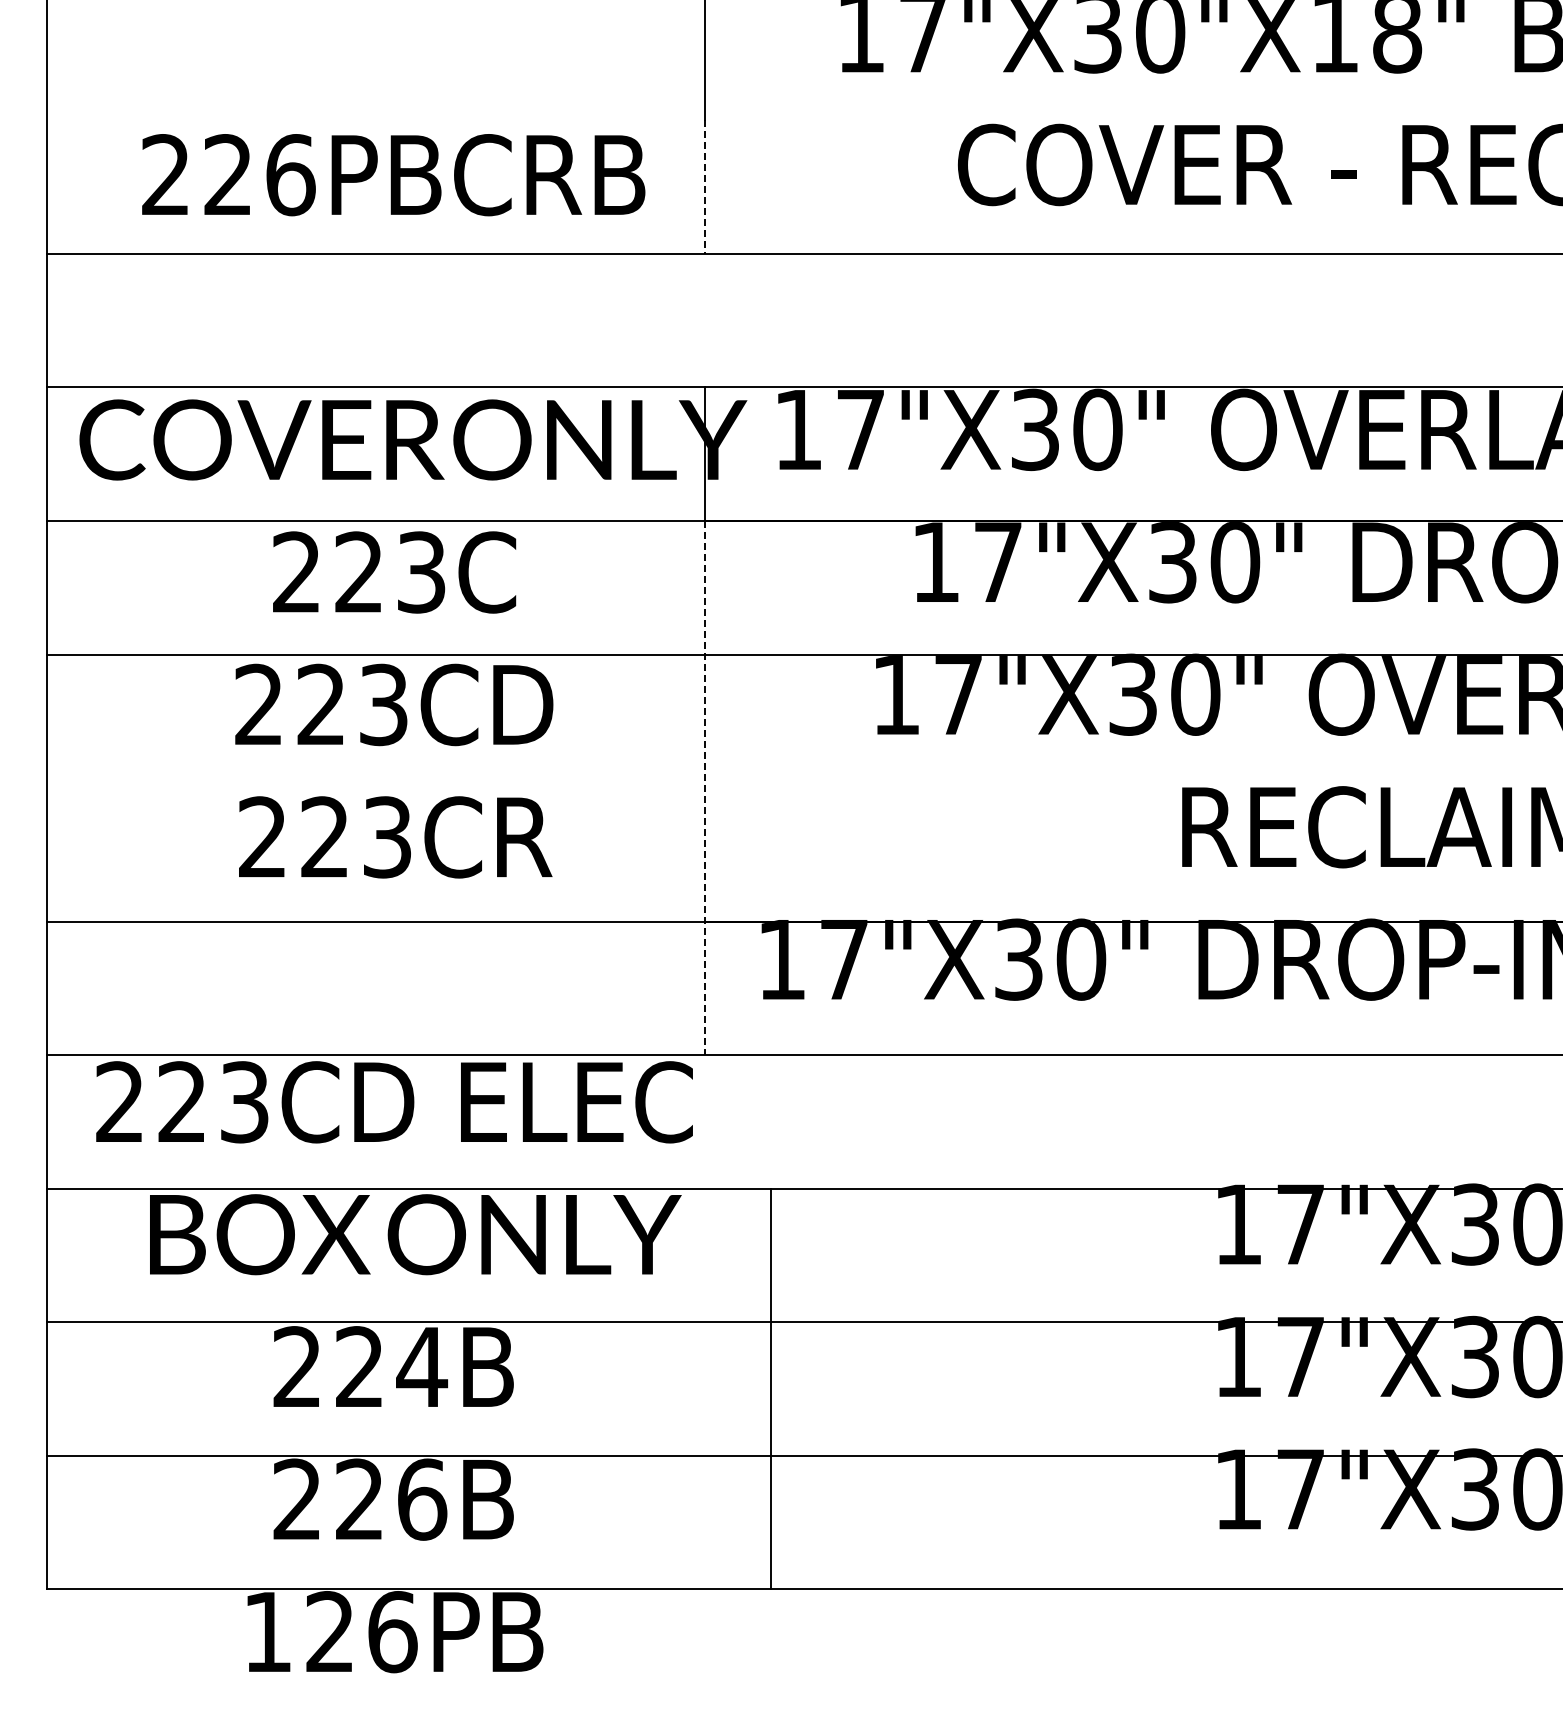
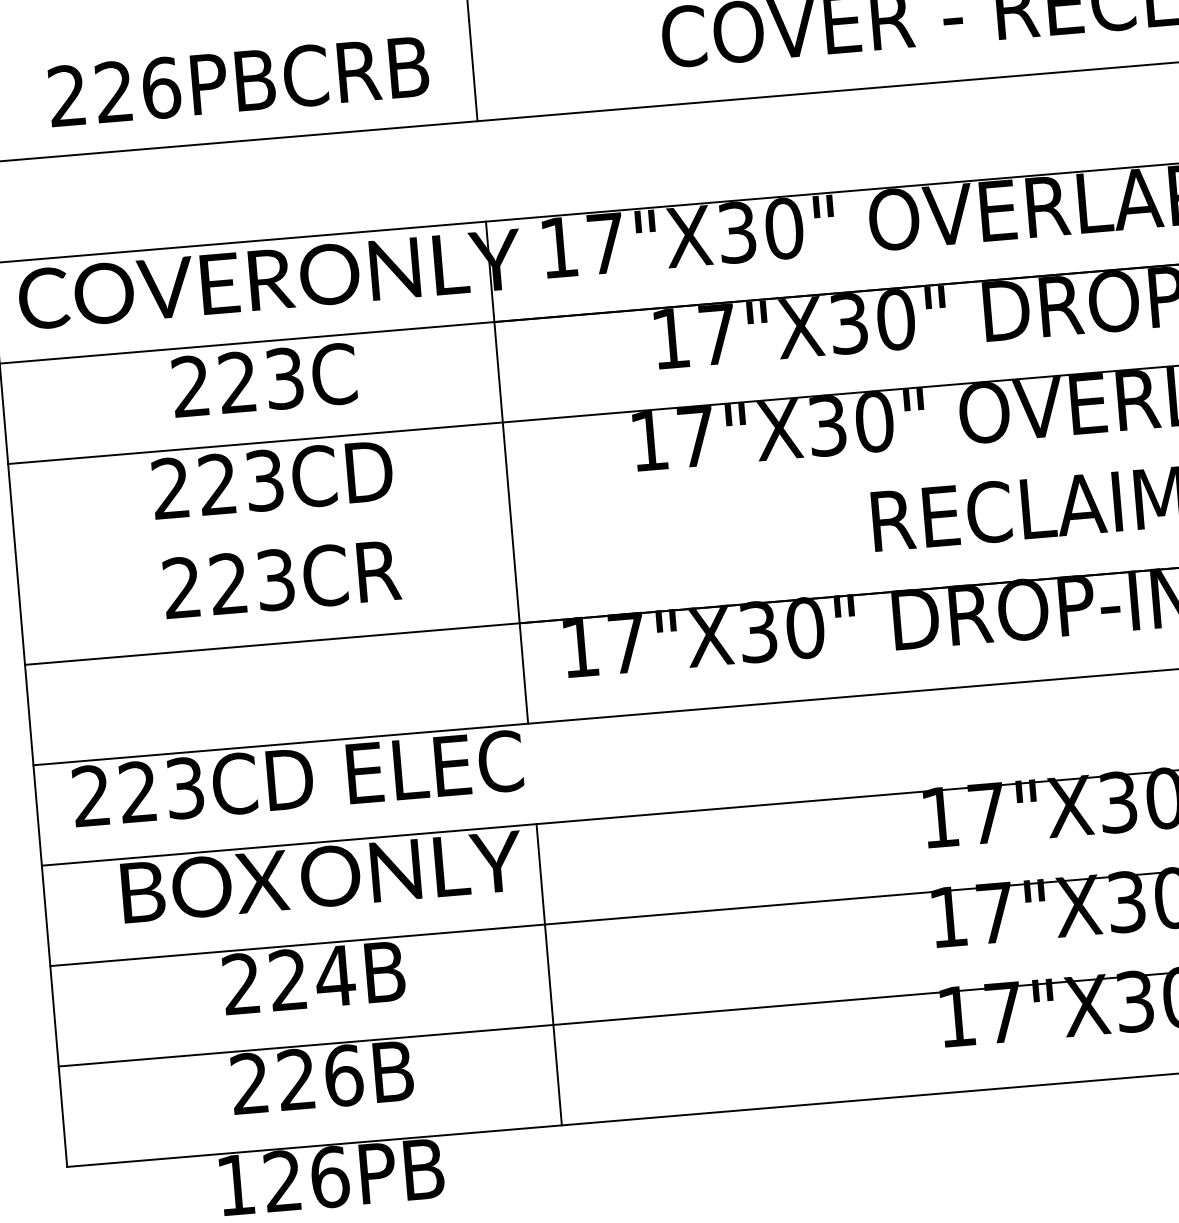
line: (704, 187) -> (473, 71), dashed -> solid
line: (704, 788) -> (511, 523), dashed -> solid
line: (770, 1388) -> (549, 974), moved

